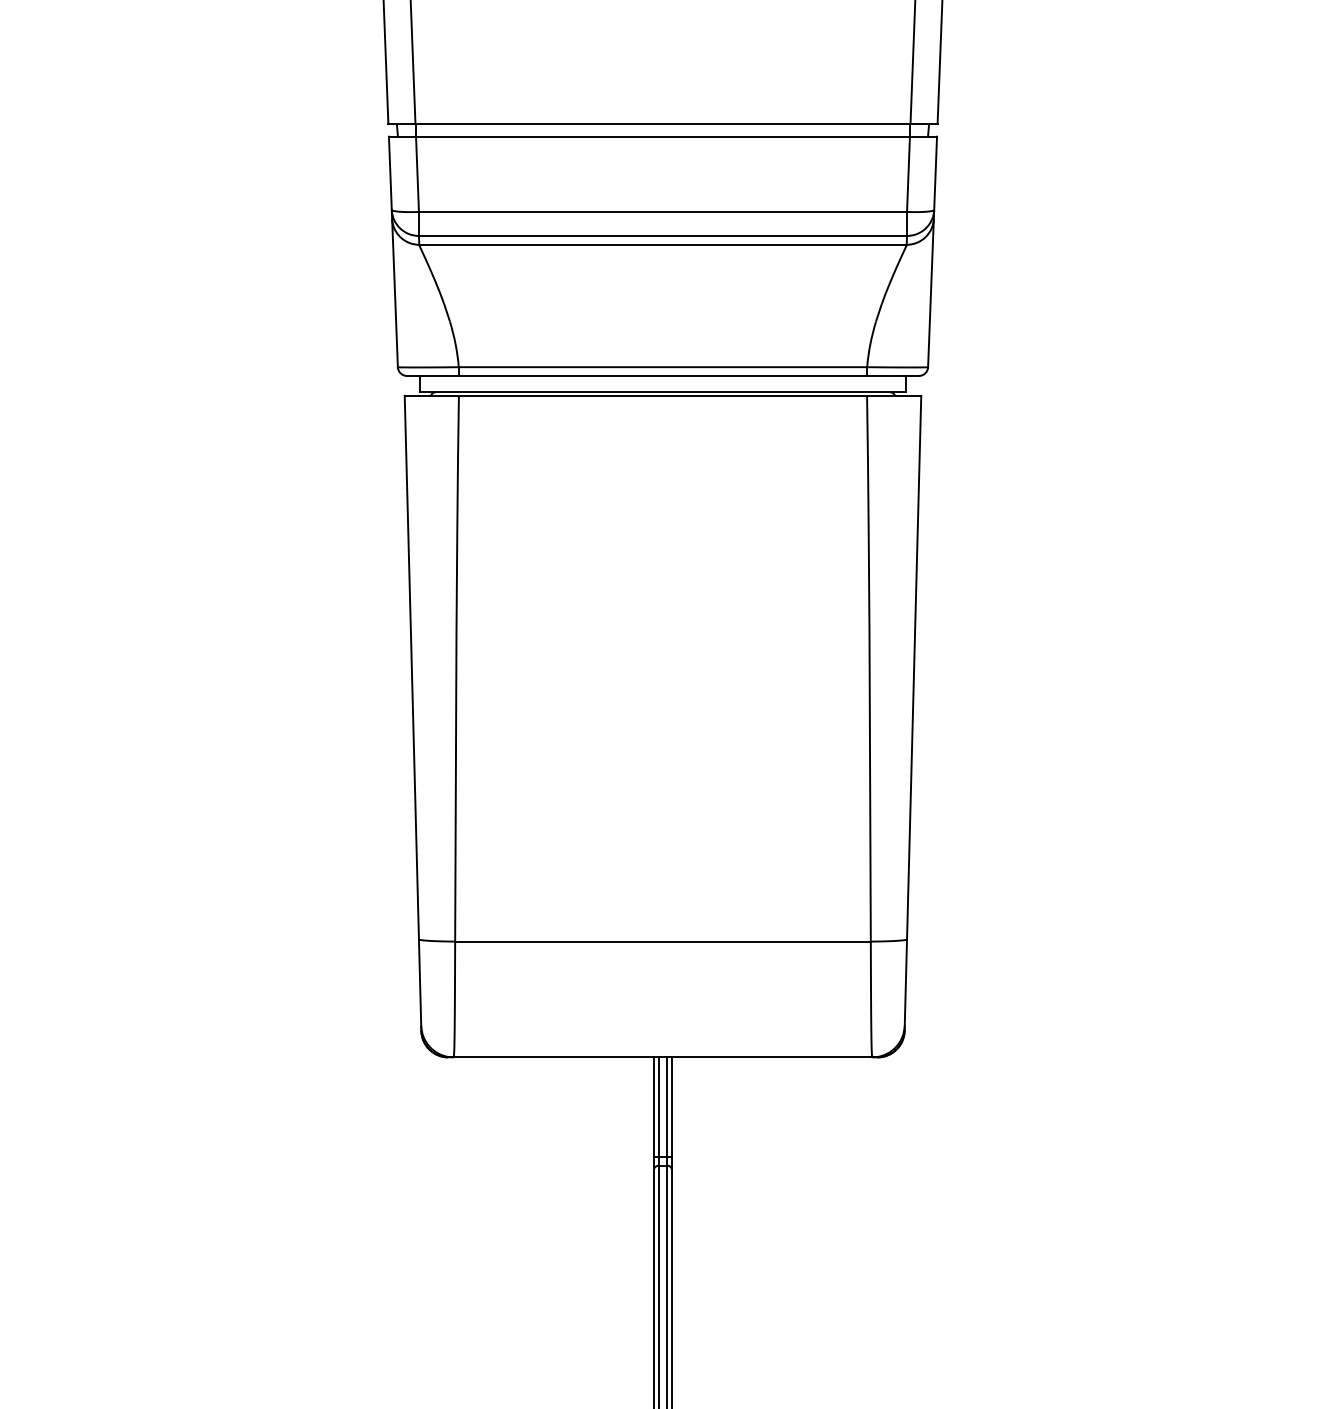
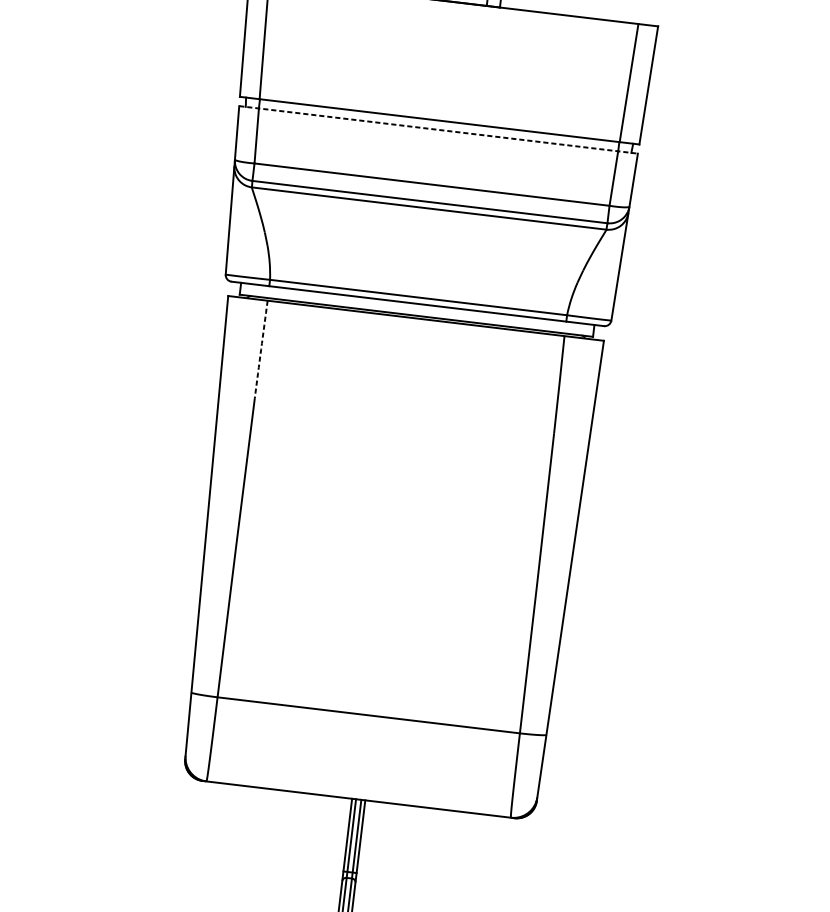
line: (663, 136) -> (438, 129), solid -> dashed
arc: (458, 462) -> (261, 349), solid -> dashed

